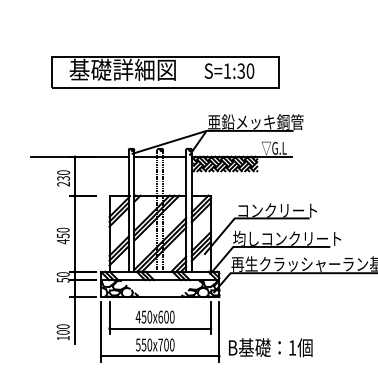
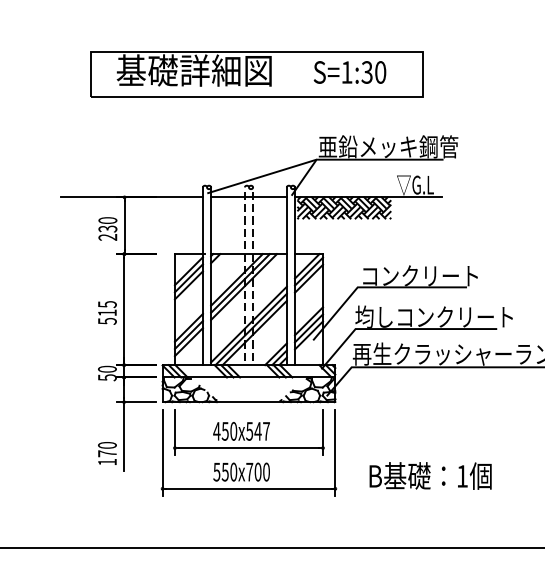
text: (62, 235) -> (106, 312), 450 -> 515
text: (166, 316) -> (258, 430), 450x600 -> 450x547
text: (62, 332) -> (106, 453), 100 -> 170
text: (270, 347) -> (430, 475), moved

